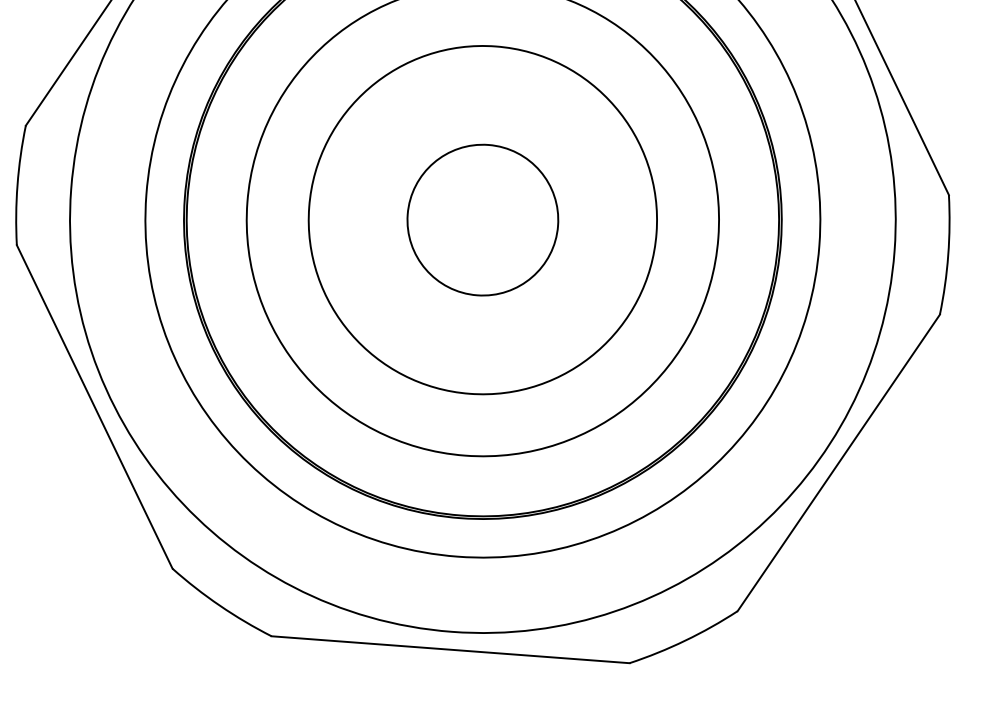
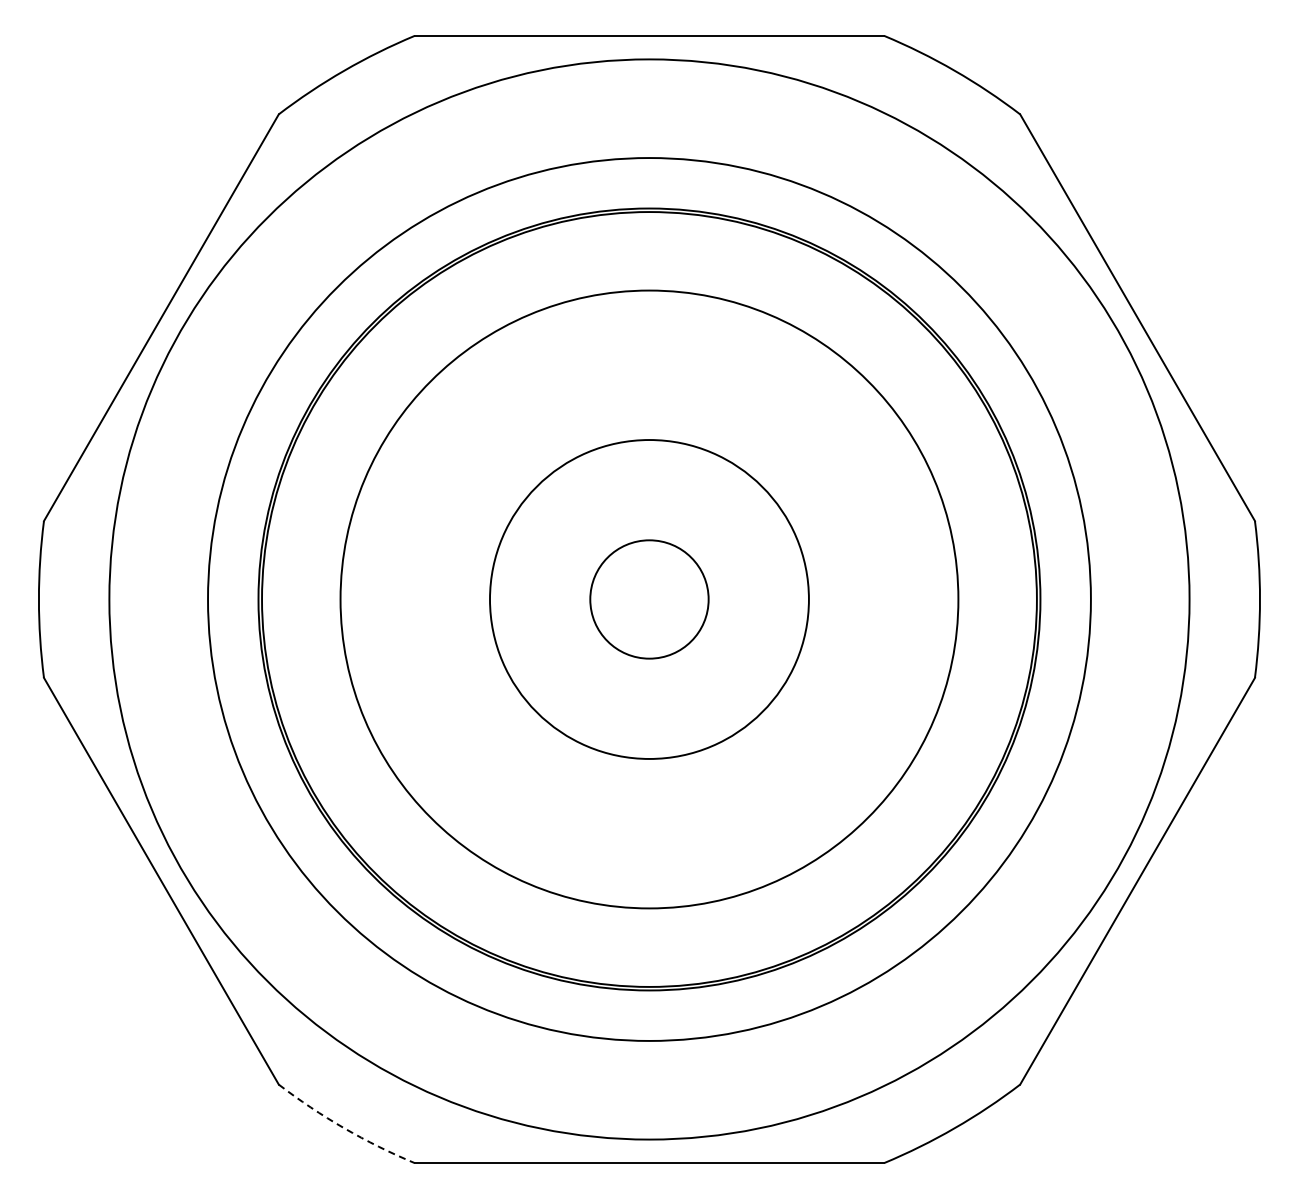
circle: (482, 220) -> (649, 599), size x0.6
circle: (482, 220) -> (649, 599), size x0.7
arc: (220, 605) -> (344, 1128), solid -> dashed

